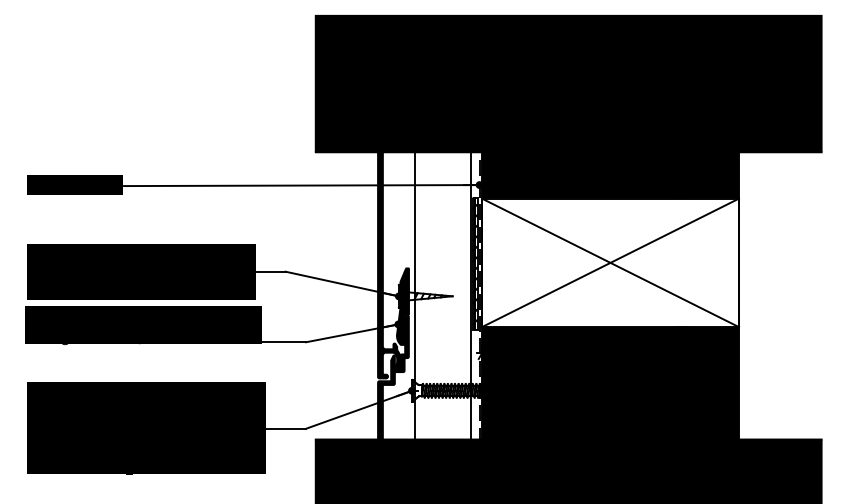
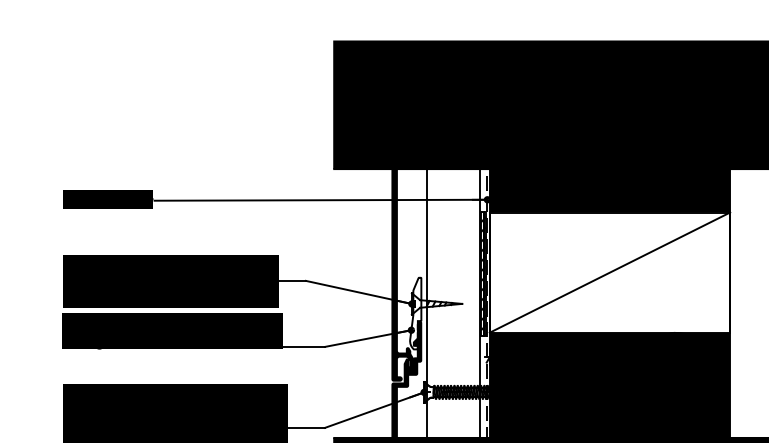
line: (610, 262) -> (609, 272), removed
fill: (402, 306) -> (415, 313), removed

